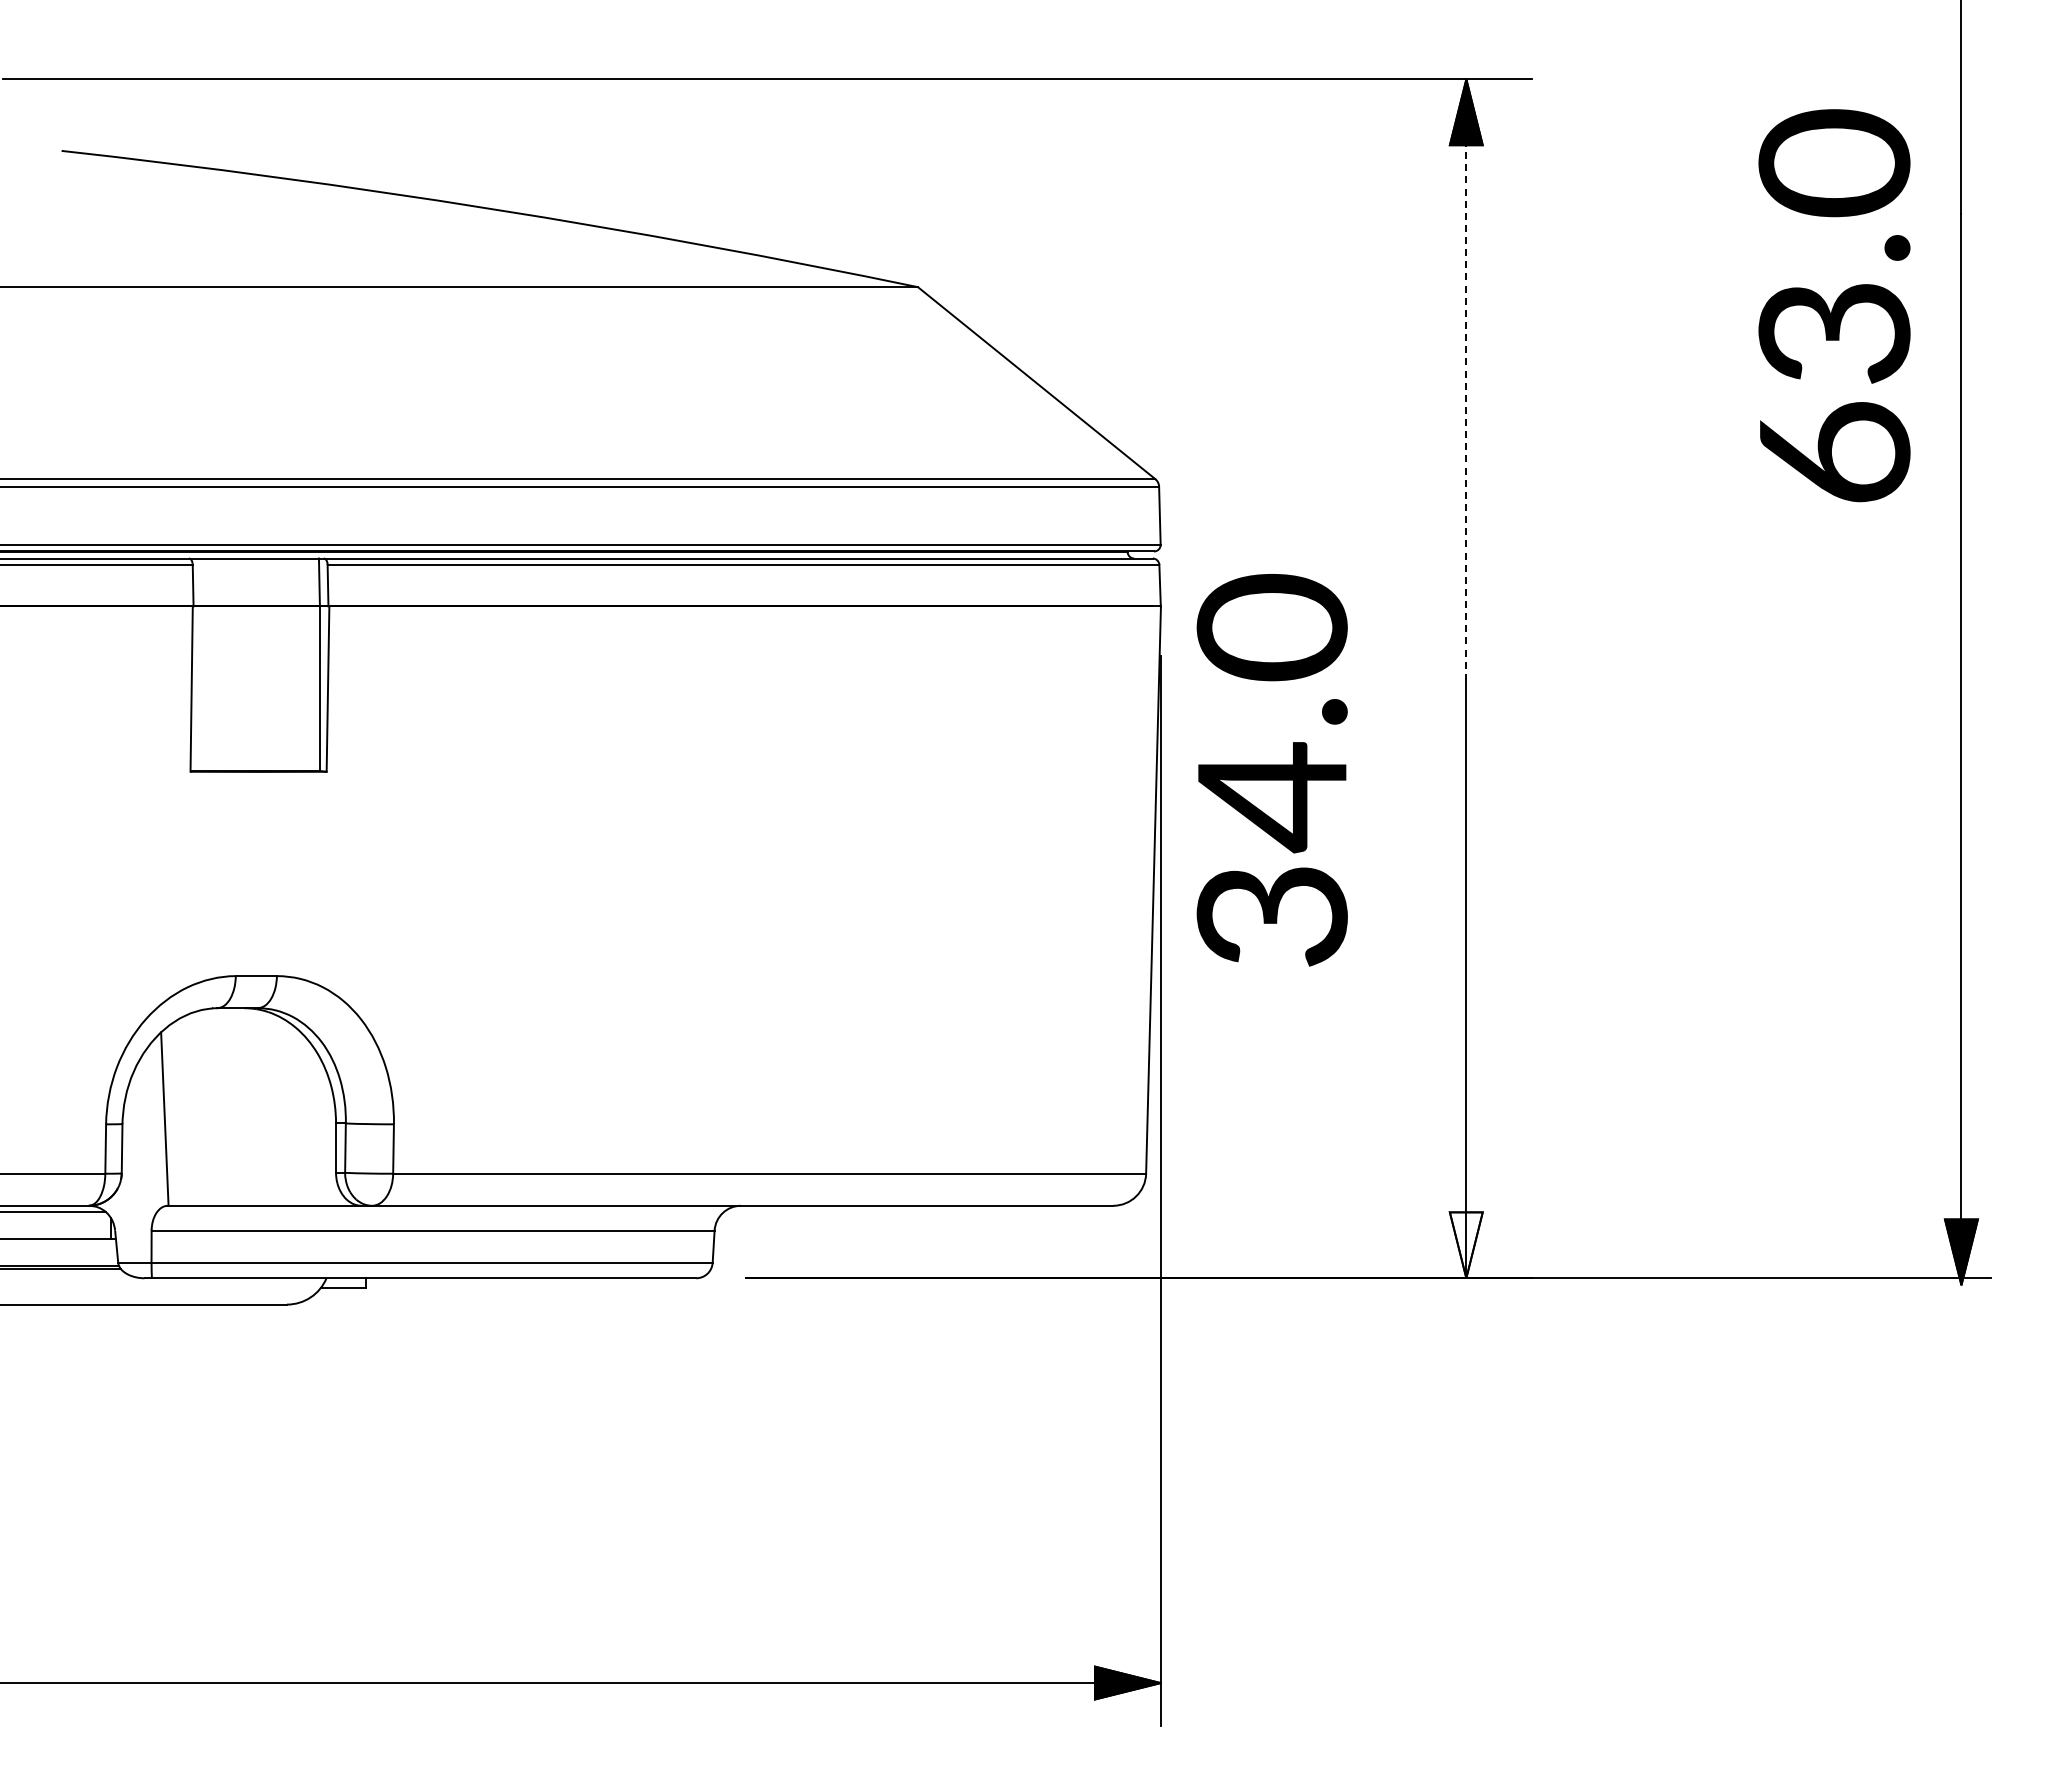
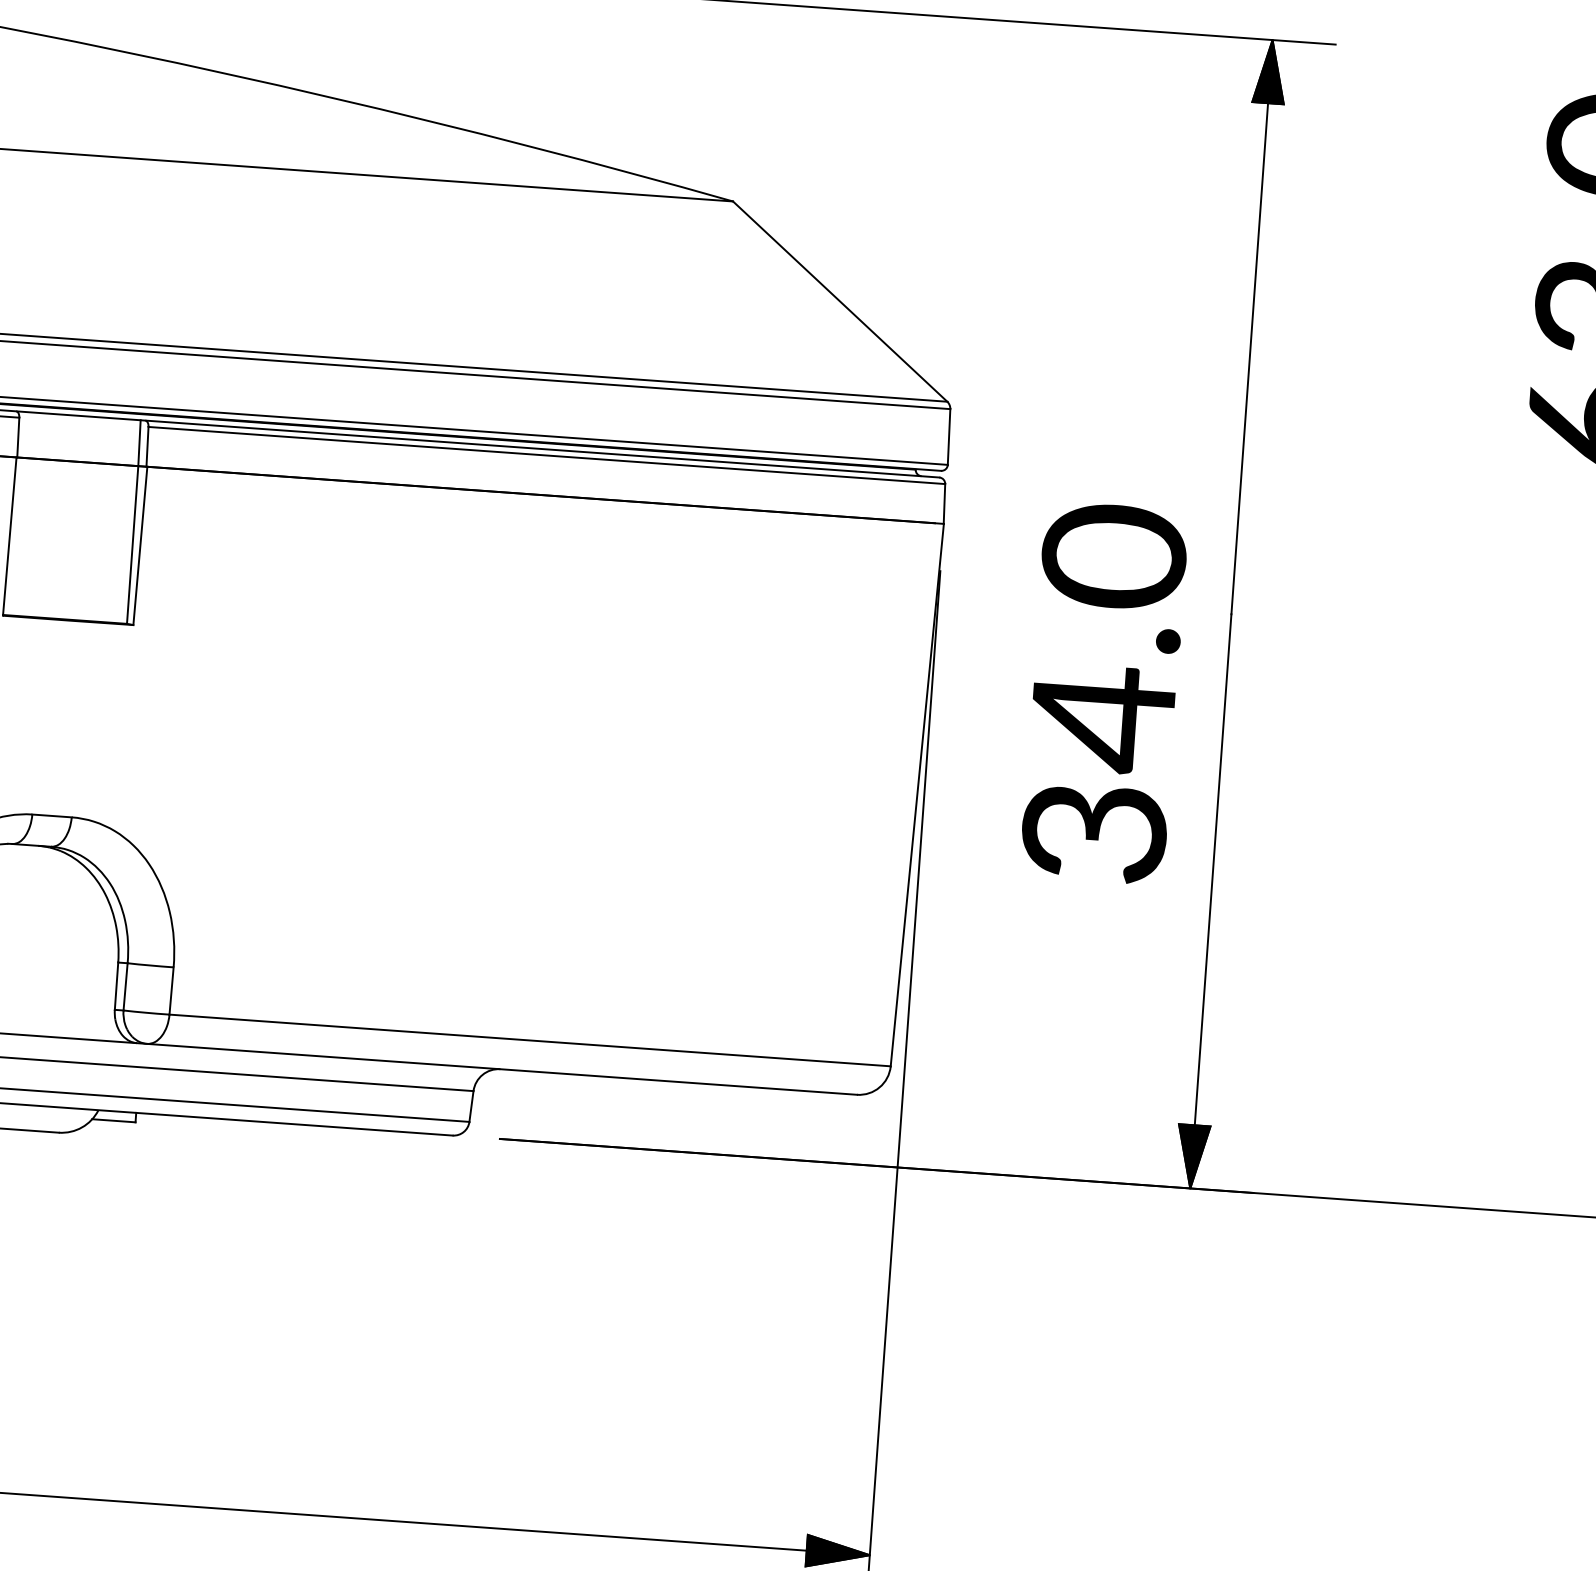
line: (1466, 379) -> (1252, 327), dashed -> solid
text: (1271, 770) -> (1103, 693), moved
fill: (1465, 1245) -> (1191, 1156), added

